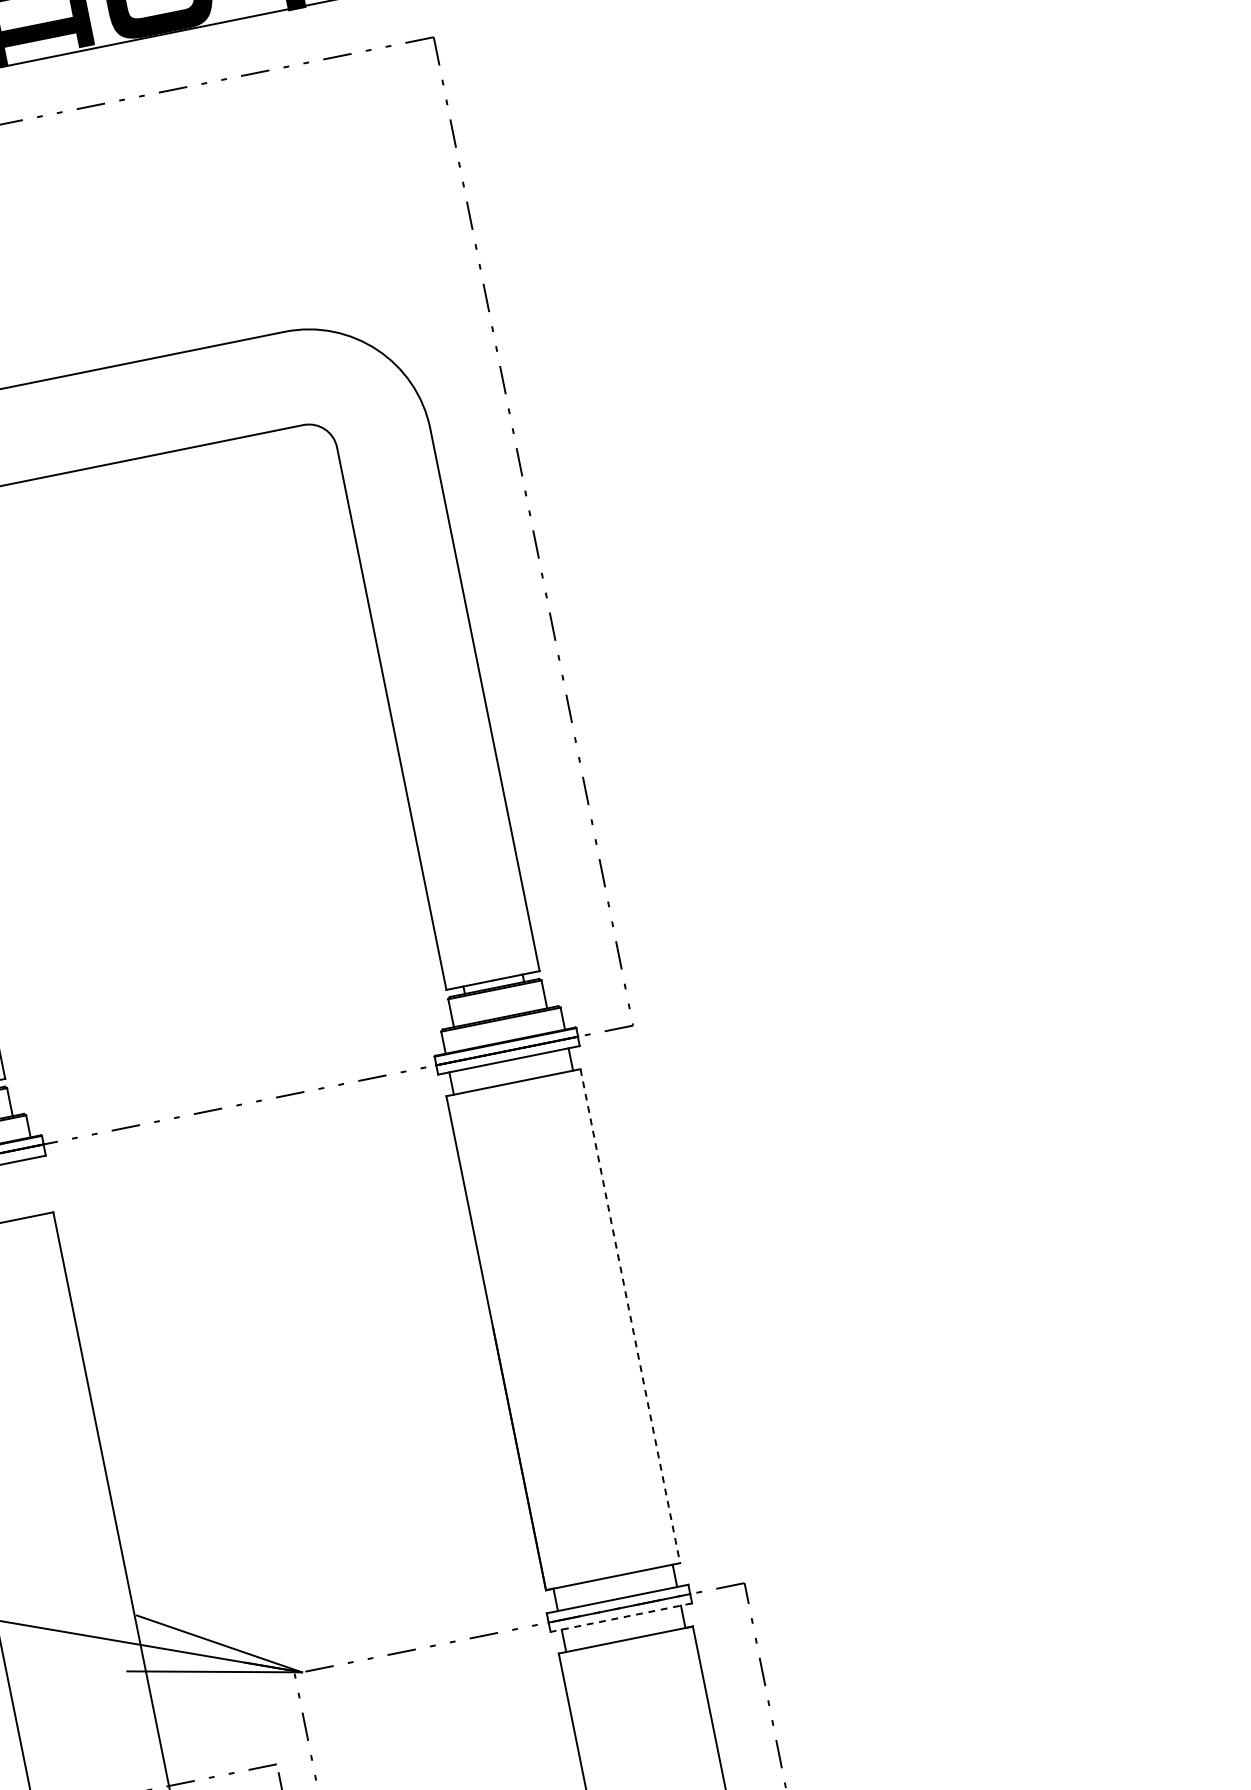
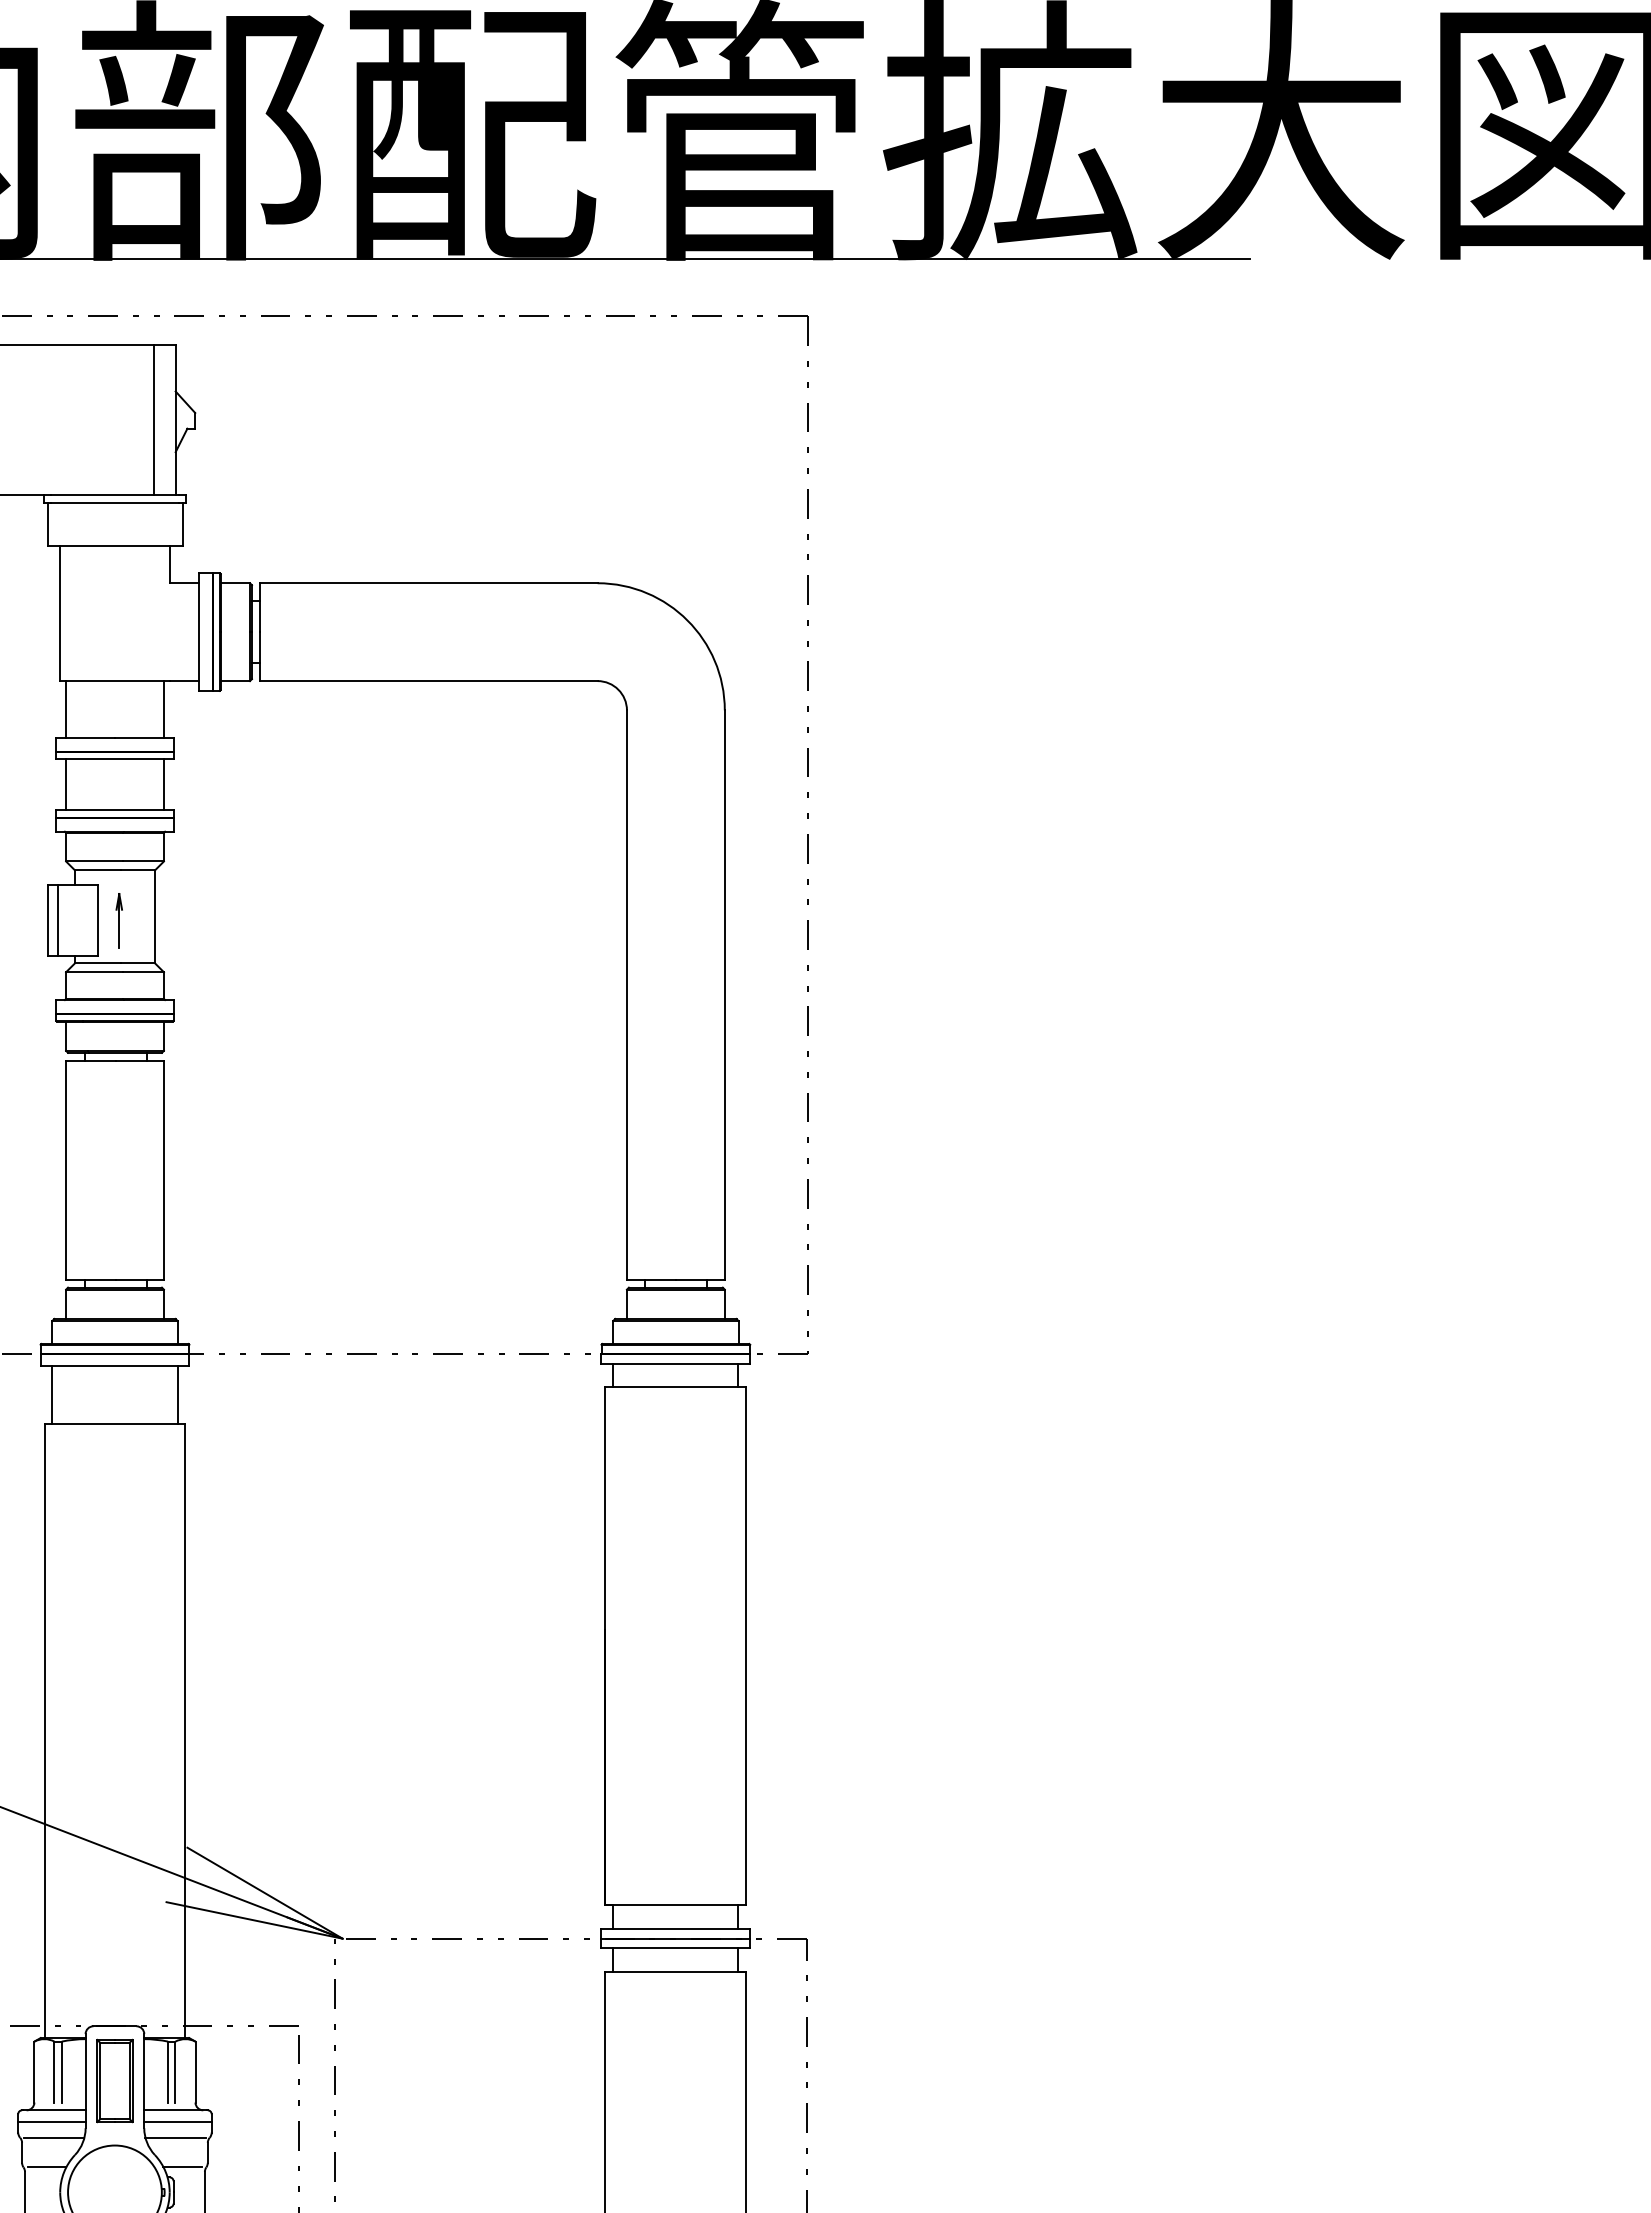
line: (40, 1185) -> (177, 1394), added
line: (630, 1316) -> (746, 1646), dashed -> solid
line: (621, 1617) -> (675, 1948), dashed -> solid

